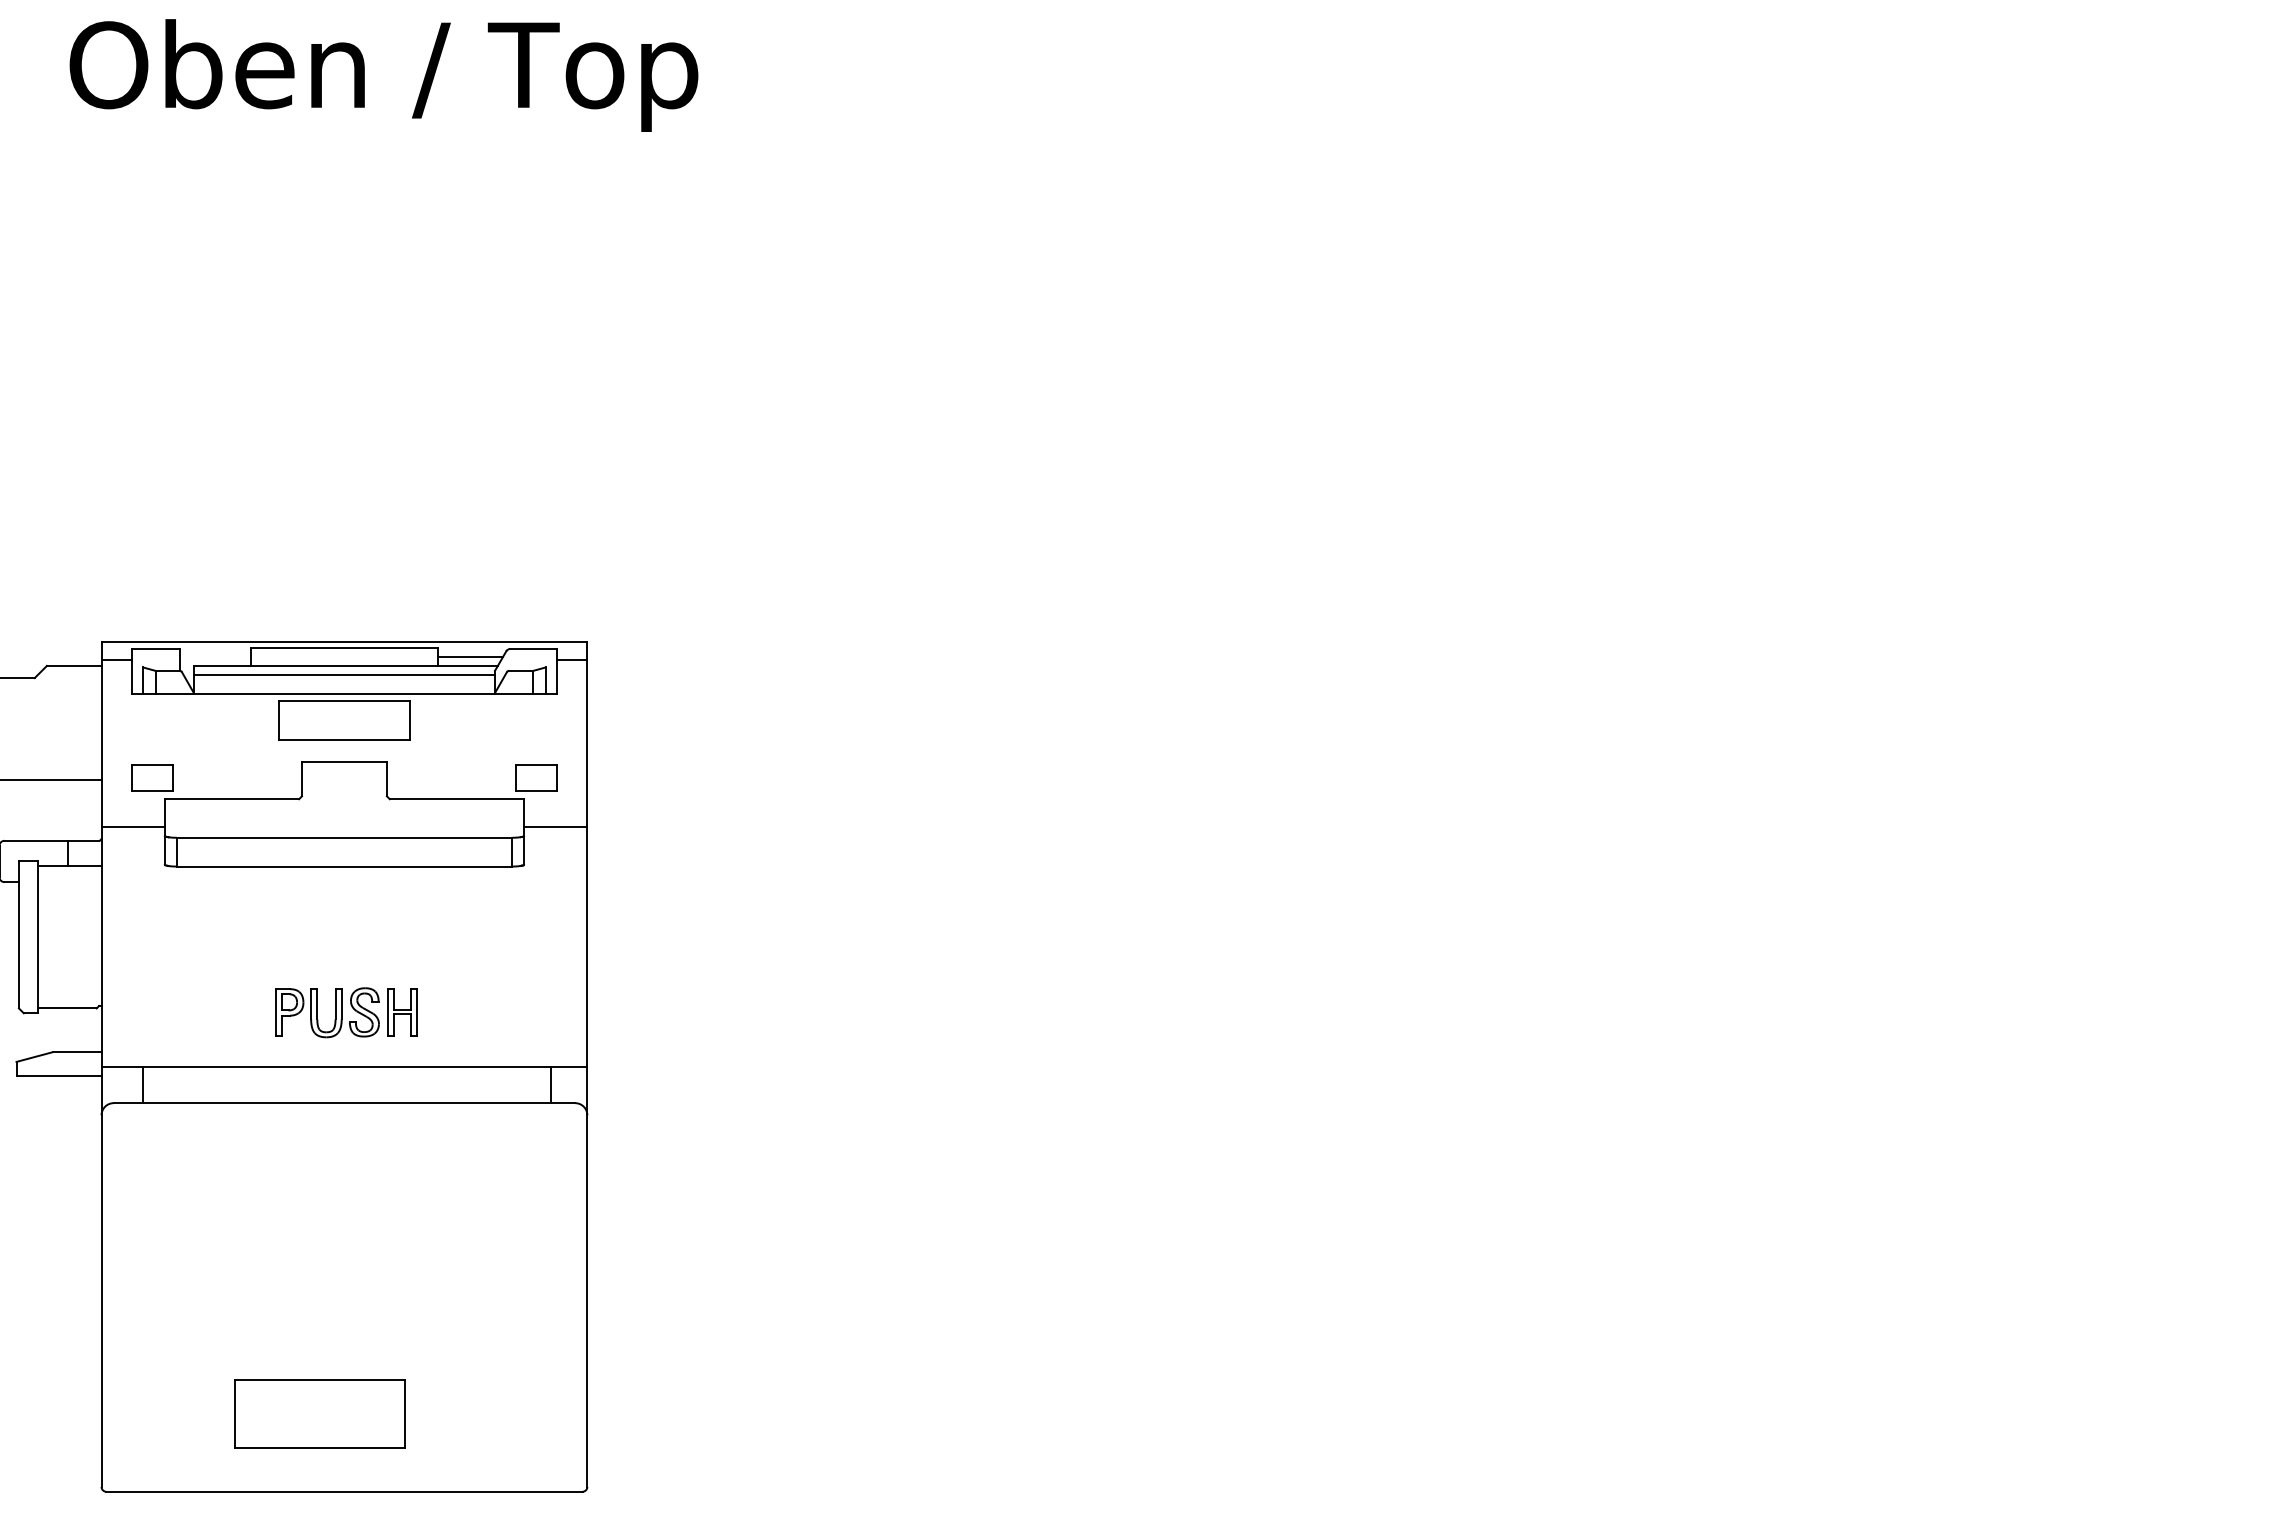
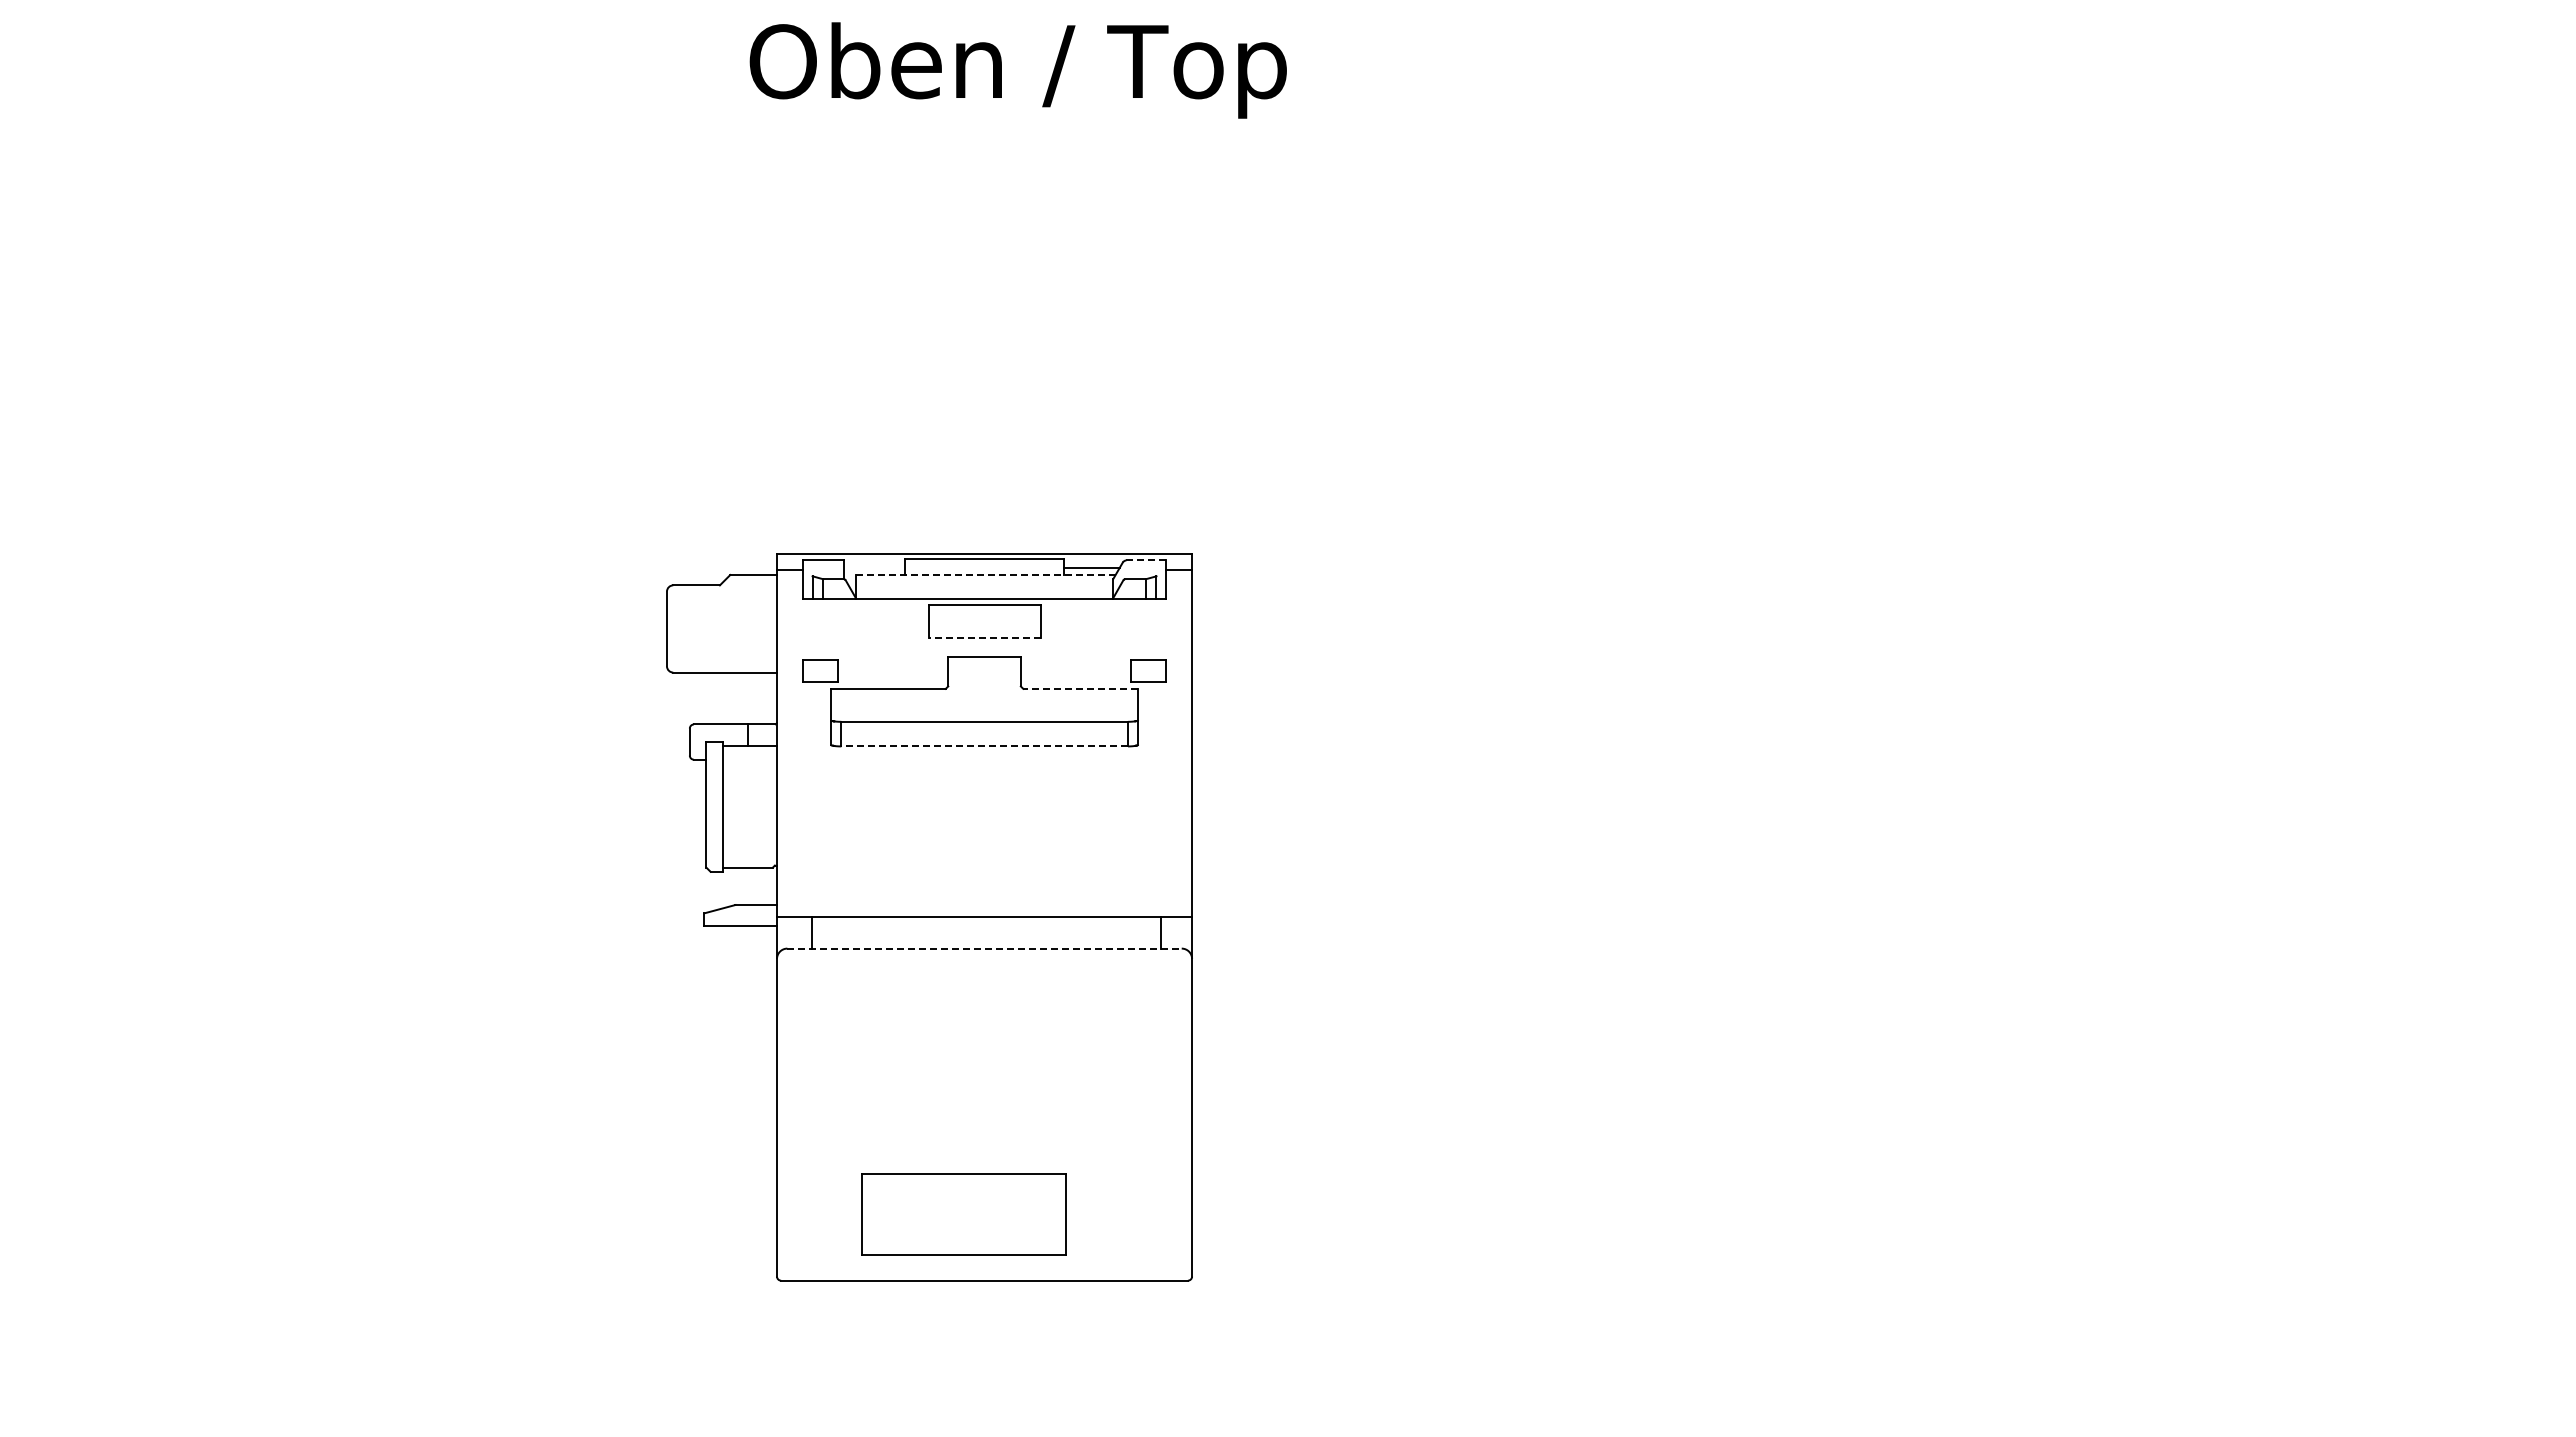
line: (533, 648) -> (1146, 560), solid -> dashed
line: (345, 666) -> (985, 575), solid -> dashed
line: (344, 674) -> (984, 582), removed
line: (344, 740) -> (984, 638), solid -> dashed
line: (456, 798) -> (1080, 688), solid -> dashed
line: (132, 826) -> (803, 712), removed
line: (556, 826) -> (1165, 712), removed
line: (344, 866) -> (984, 746), solid -> dashed
part: (346, 1012) -> (986, 871), removed
line: (345, 1103) -> (985, 948), solid -> dashed
part: (319, 1413) -> (963, 1213), size x1.4

